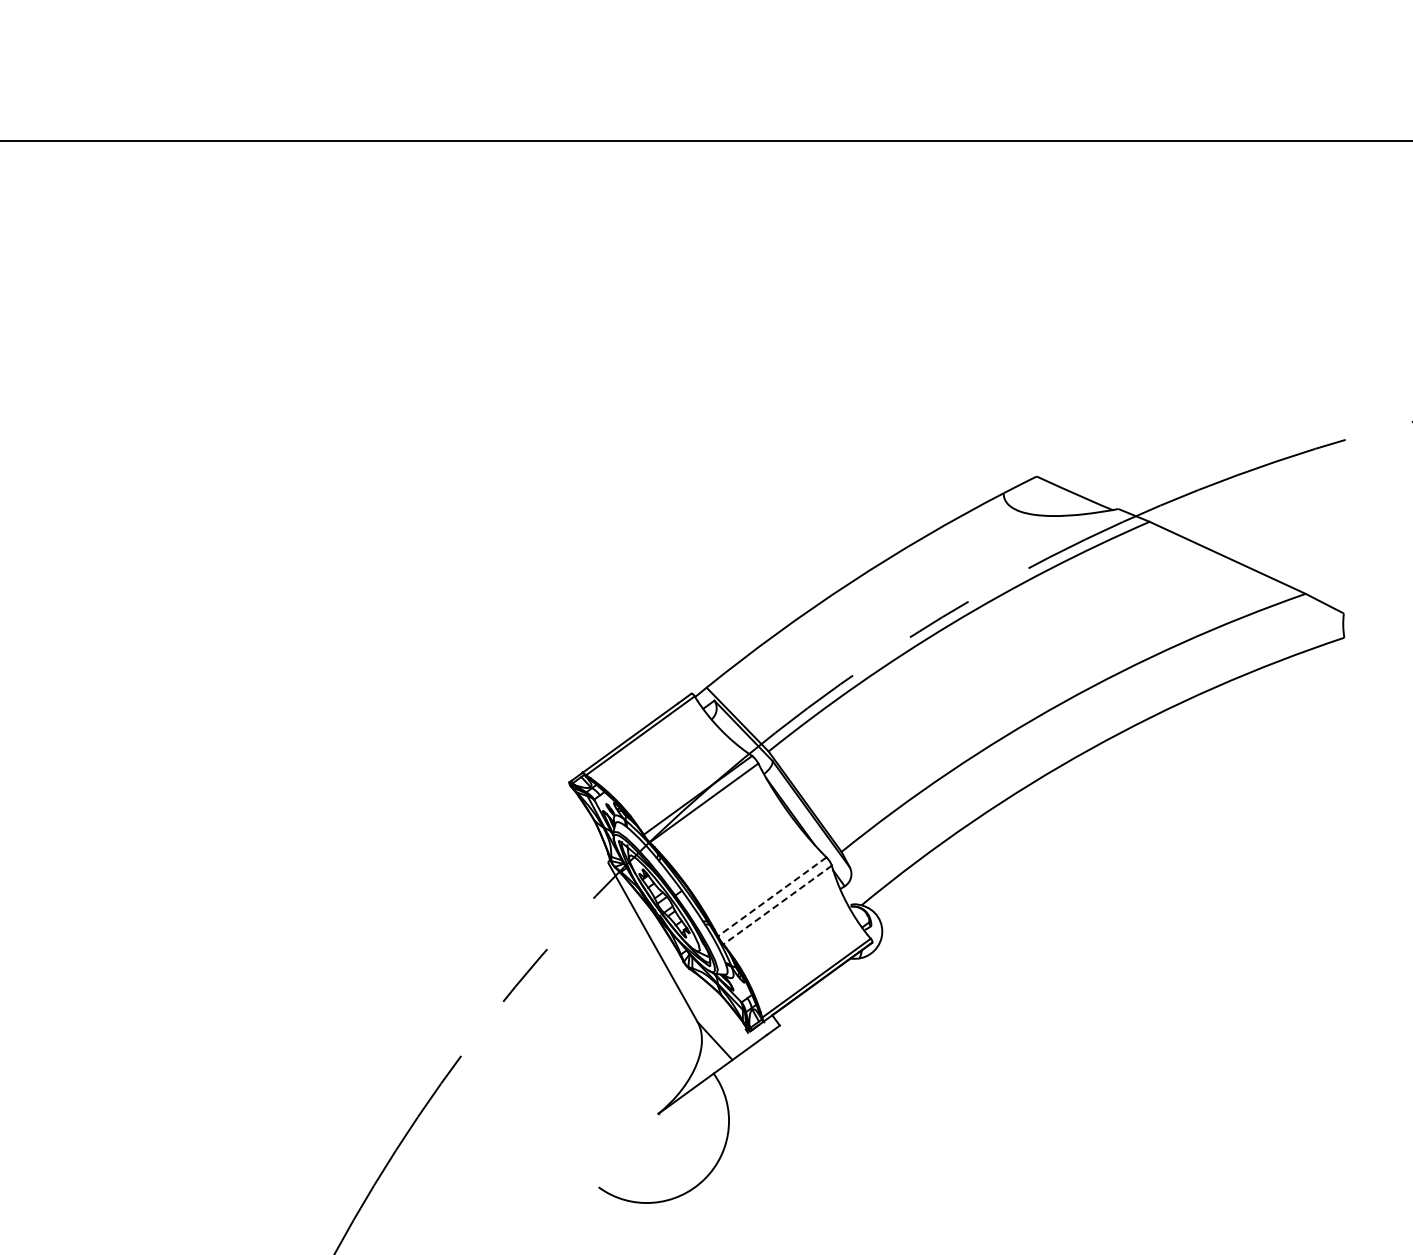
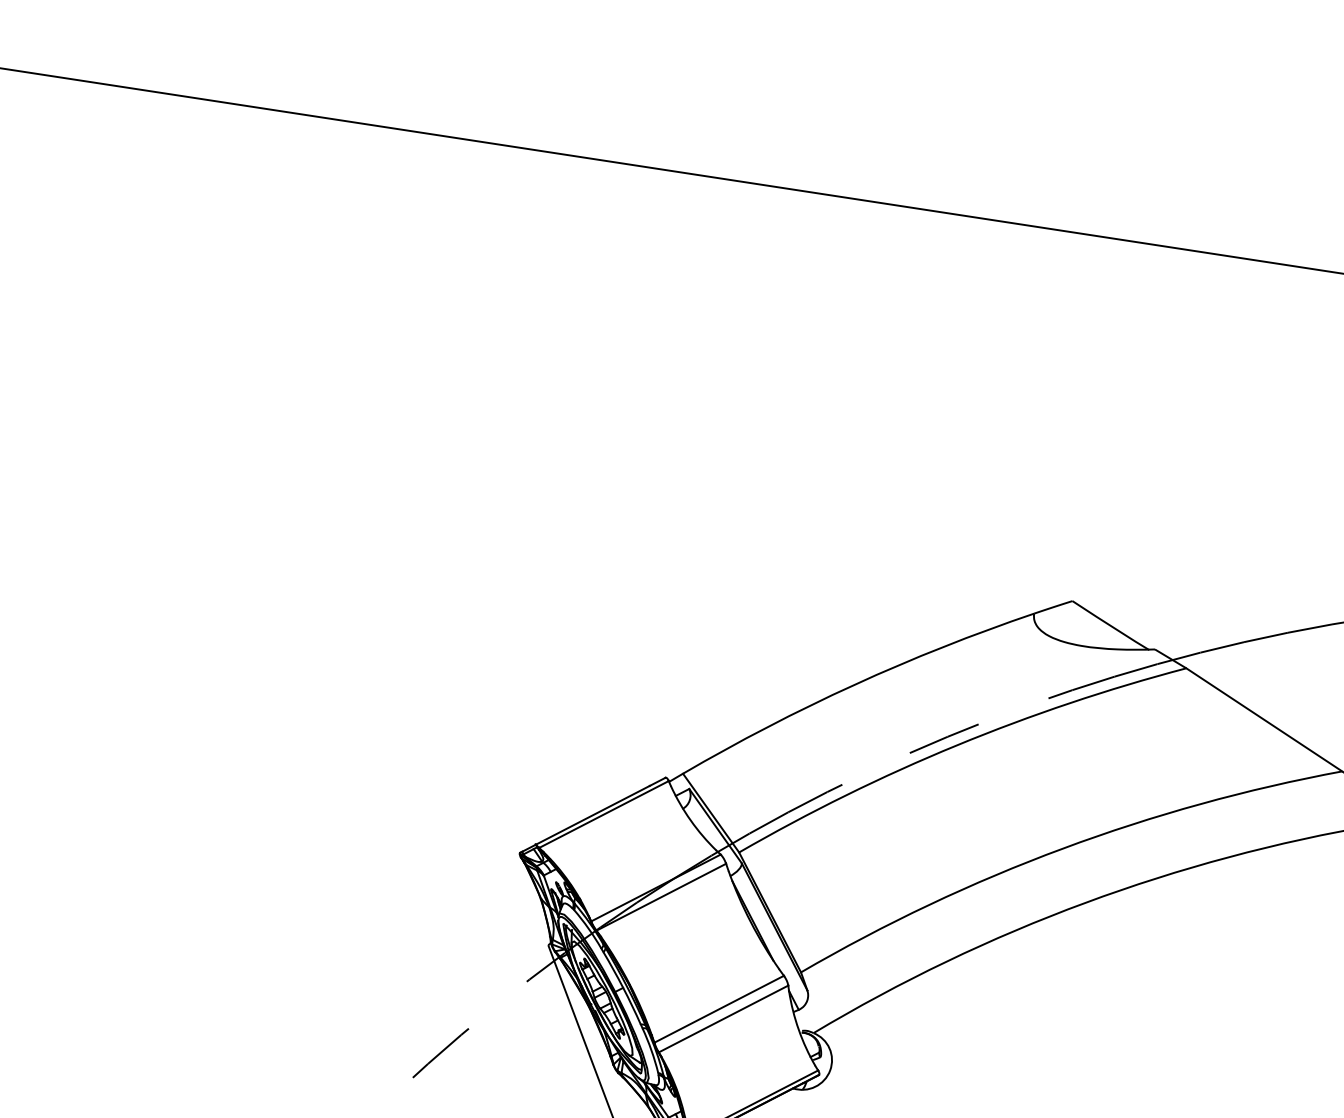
line: (771, 897) -> (718, 1009), dashed -> solid
line: (777, 905) -> (723, 1019), dashed -> solid

